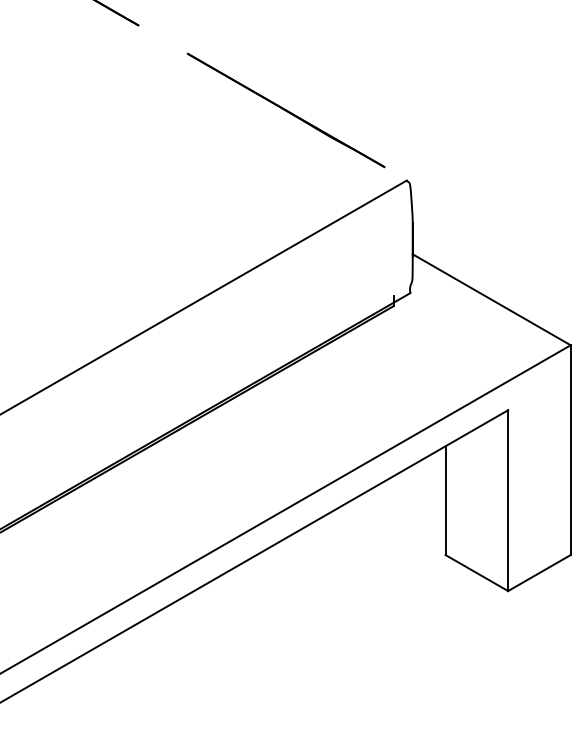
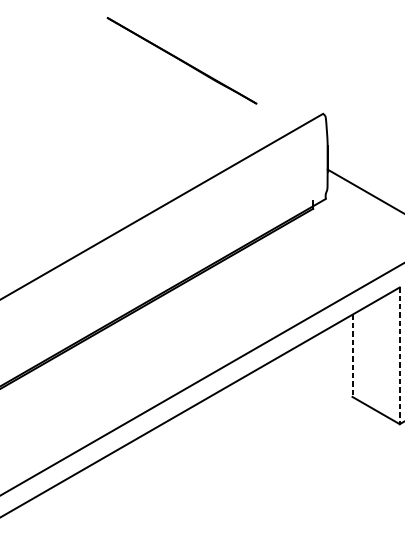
line: (285, 110) -> (181, 60), moved
line: (445, 501) -> (352, 356), solid -> dashed
line: (508, 501) -> (400, 356), solid -> dashed

